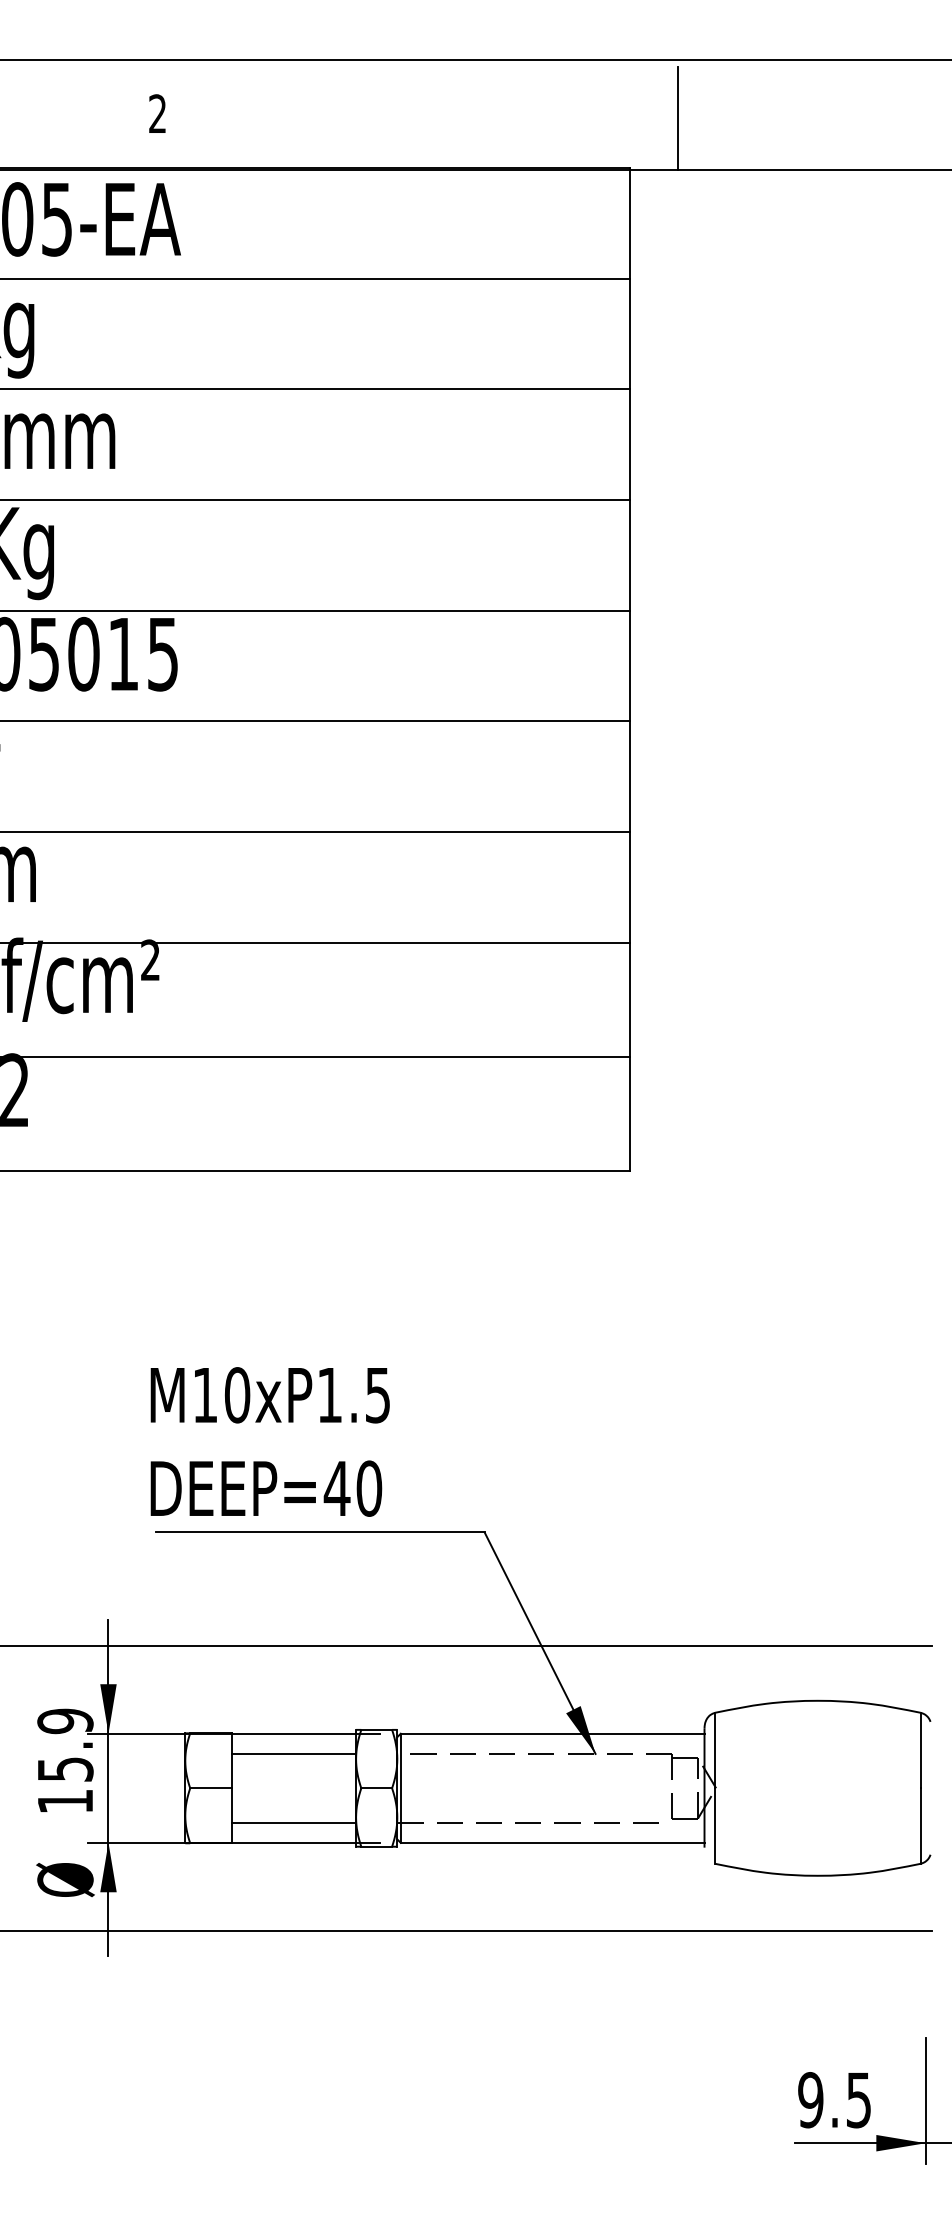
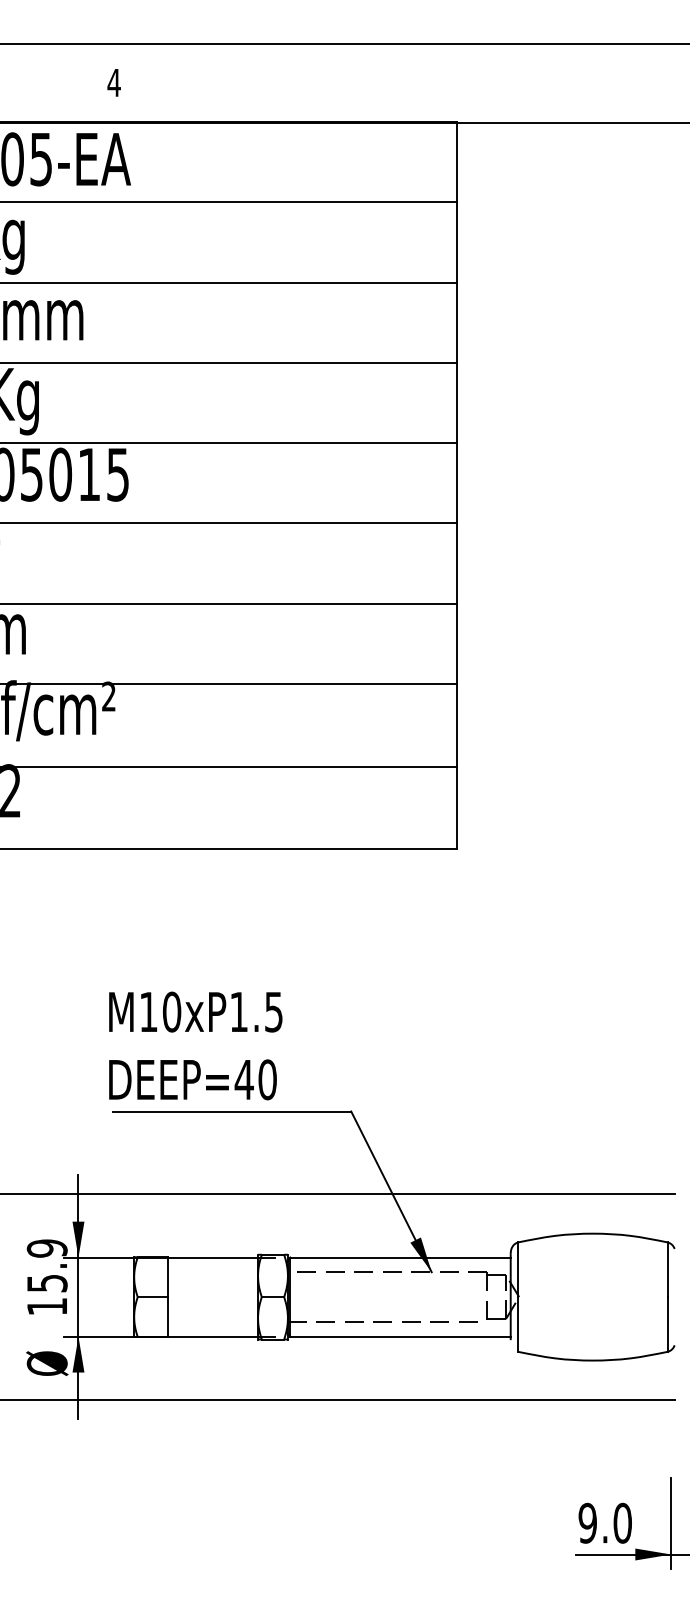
text: (157, 113) -> (114, 82), 2 -> 4
line: (678, 117) -> (491, 85), removed
line: (294, 1753) -> (213, 1271), removed
line: (294, 1822) -> (213, 1321), removed
text: (858, 2100) -> (622, 1523), 9.5 -> 9.0

